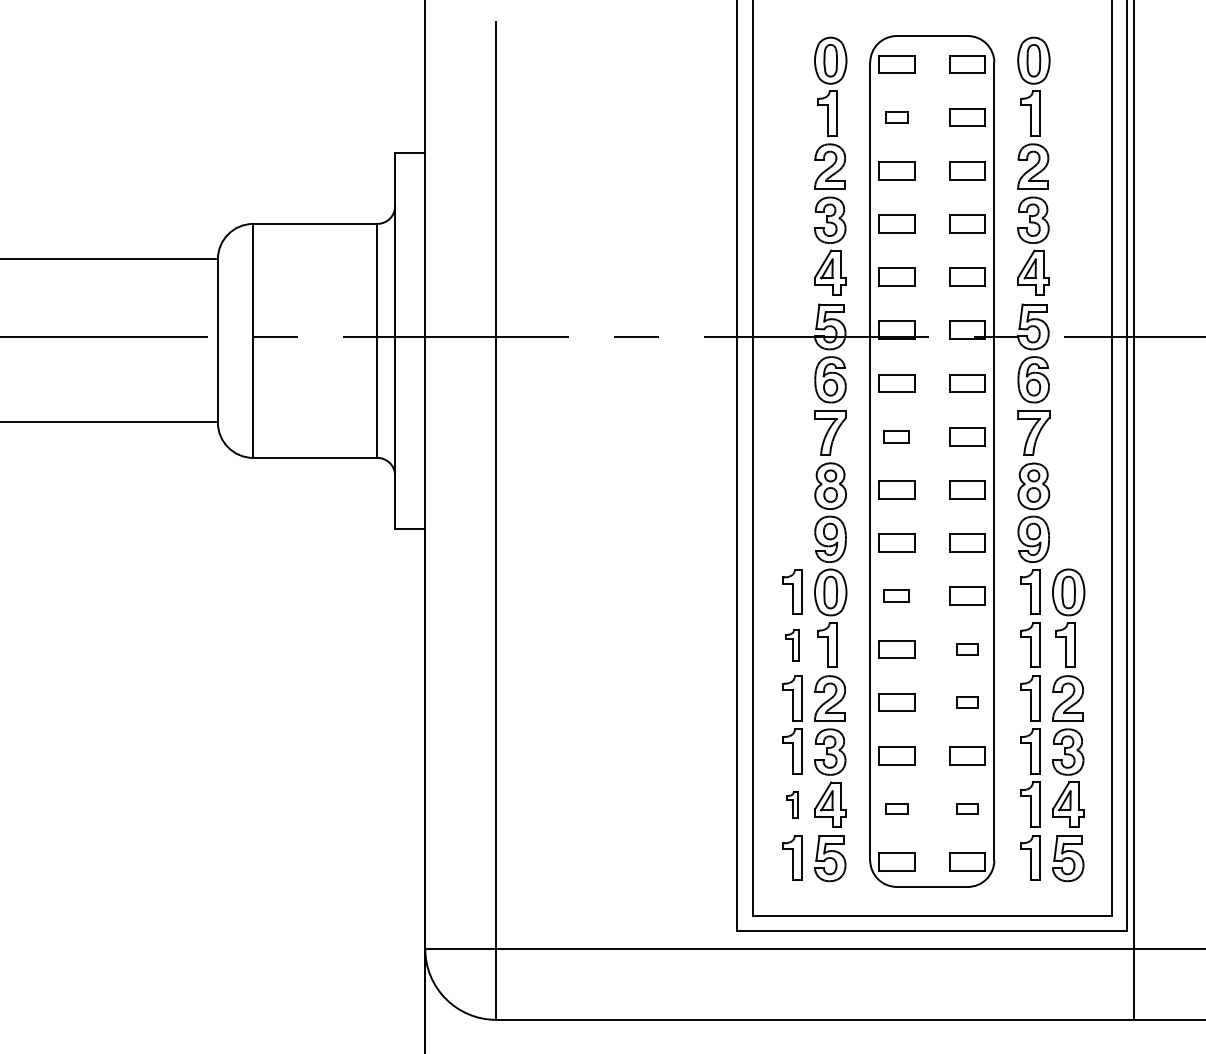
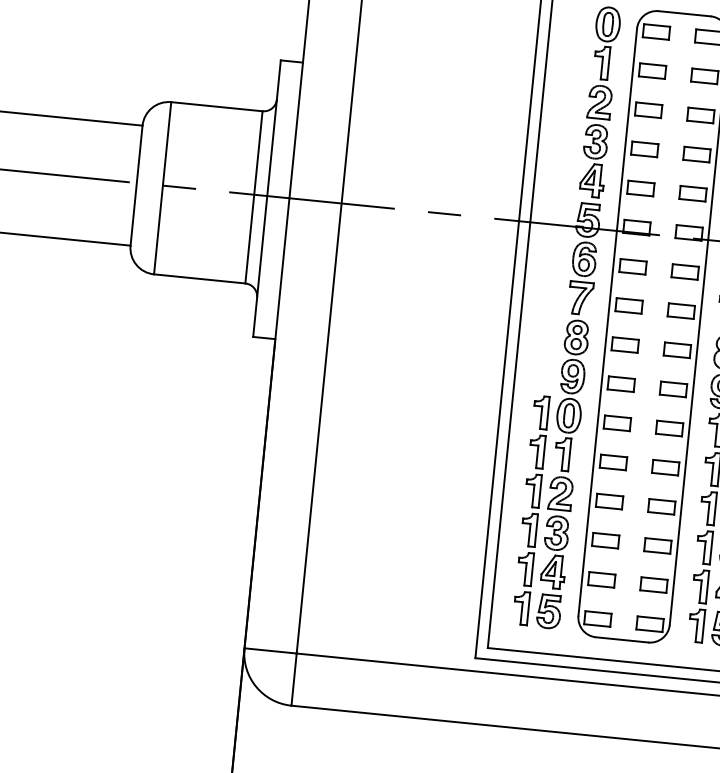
part: (896, 117) -> (652, 71), size x1.67
part: (896, 436) -> (628, 305), size x1.43
part: (896, 595) -> (617, 422), size x1.43
part: (792, 644) -> (537, 451), size x1.43
part: (967, 649) -> (665, 467), size x1.67
part: (967, 702) -> (661, 506), size x1.67
part: (792, 804) -> (525, 568), size x1.67
part: (896, 808) -> (601, 579), size x1.67
part: (967, 808) -> (653, 584), size x1.67

